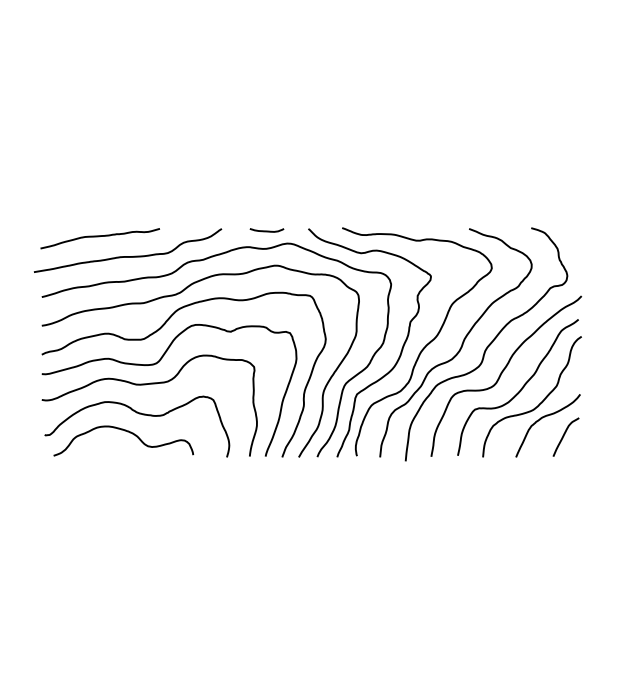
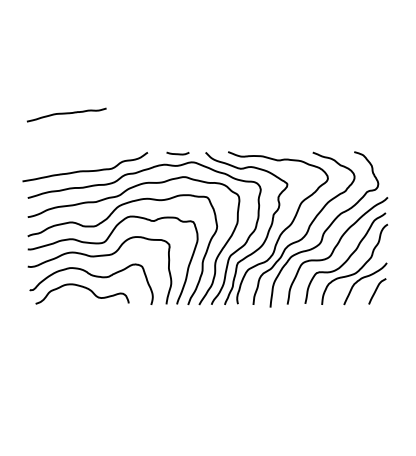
curve: (99, 237) -> (66, 114), moved

